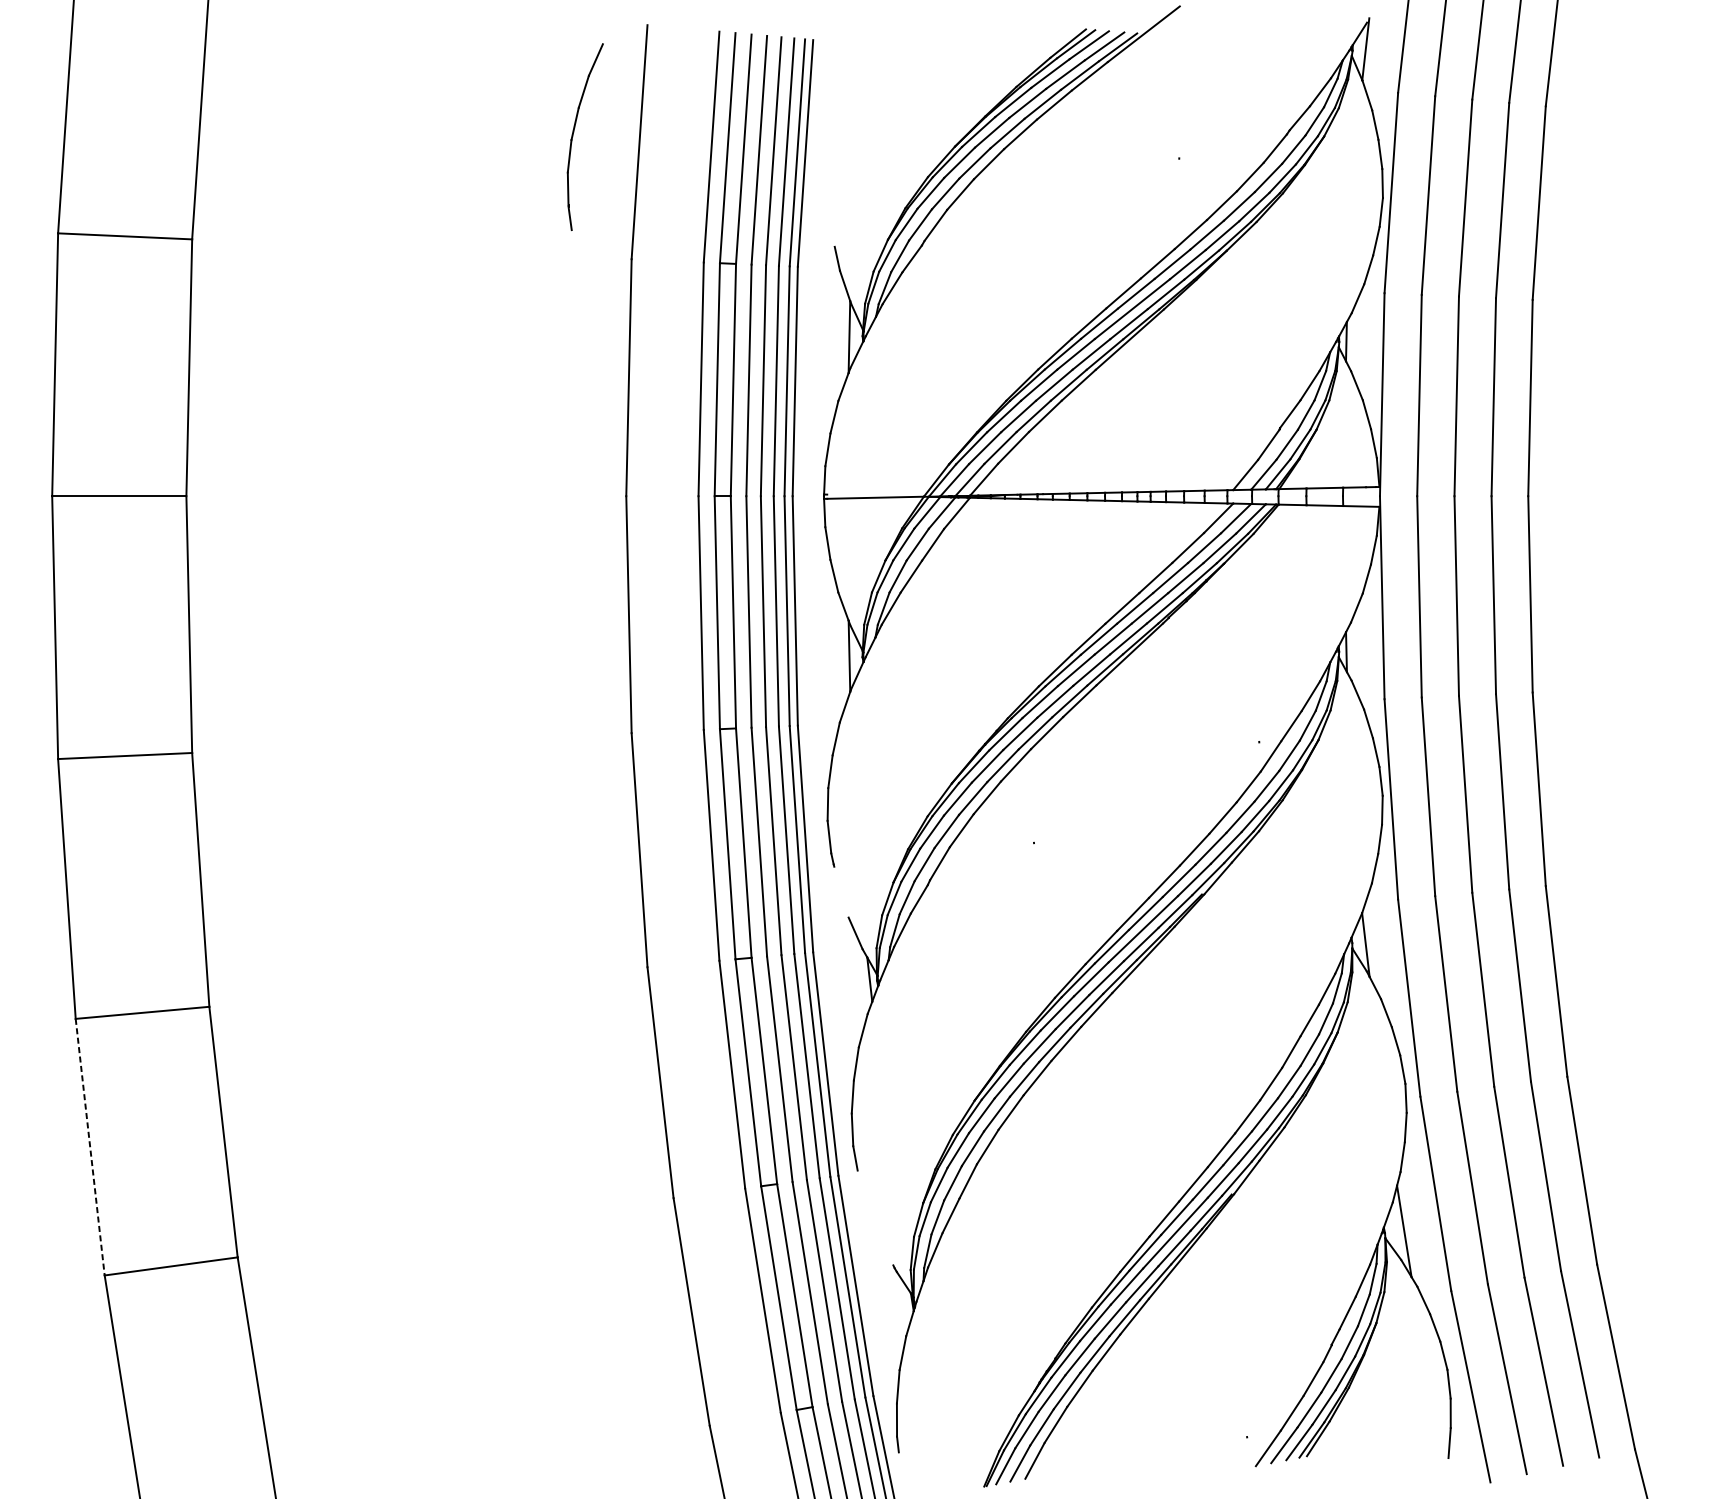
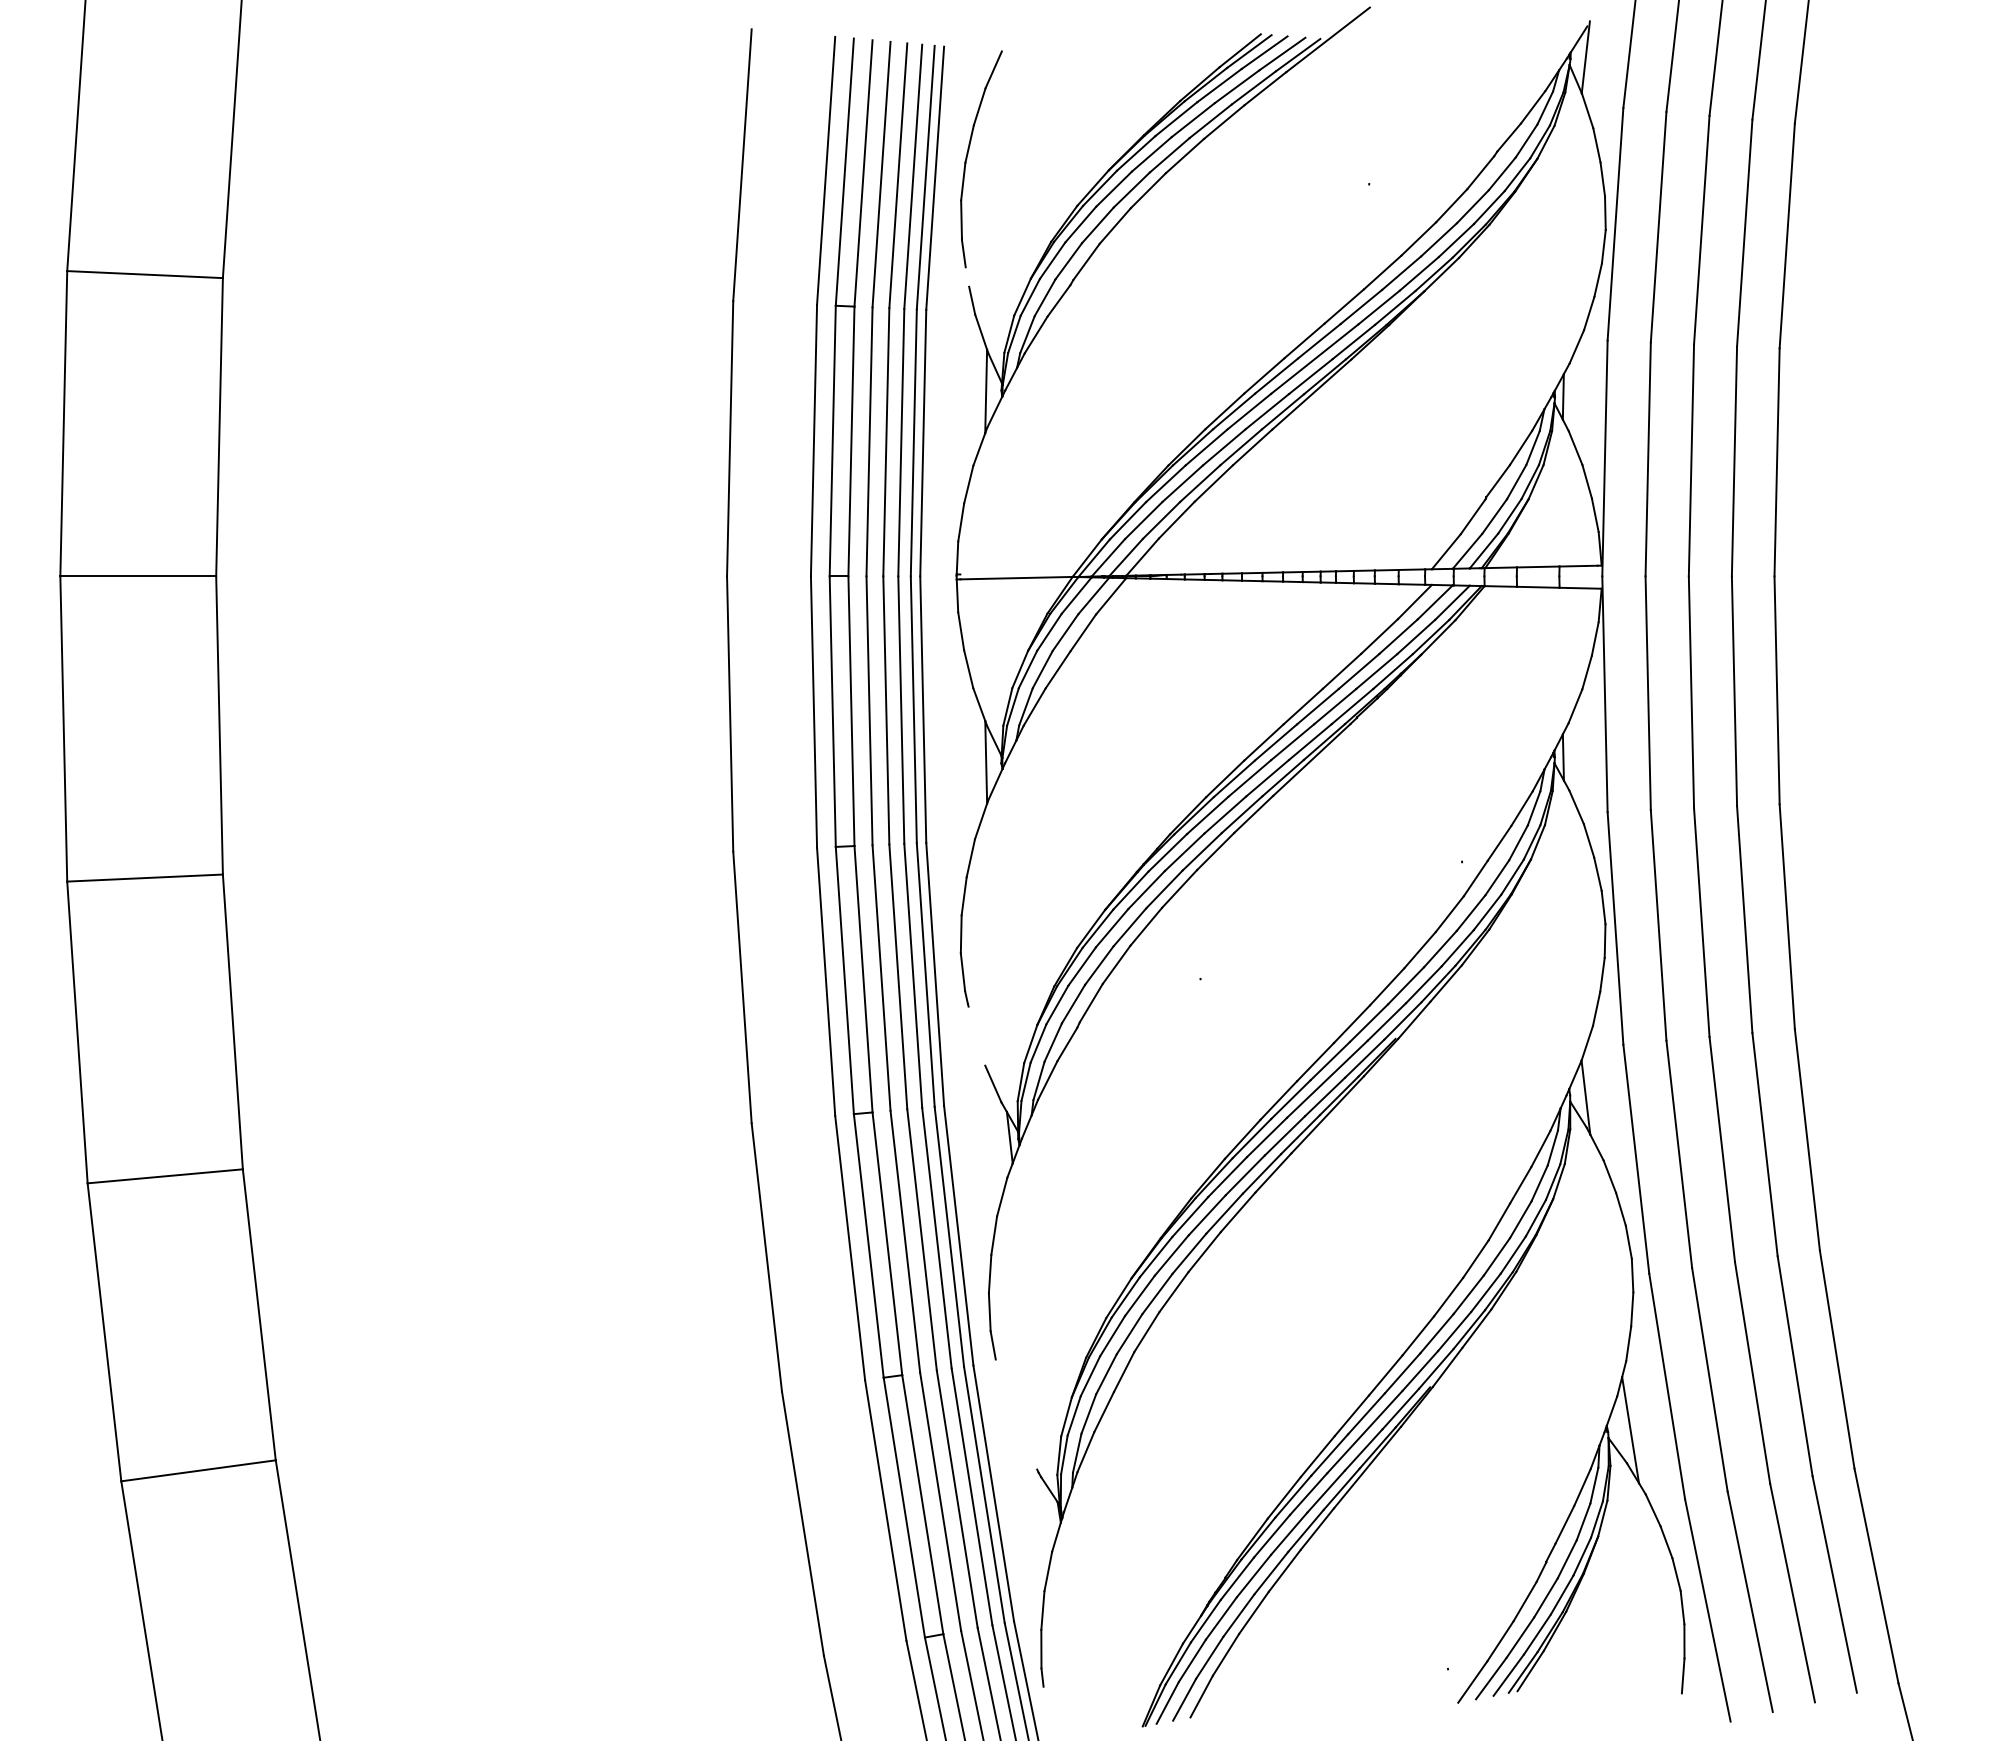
part: (574, 132) -> (968, 154), moved
line: (90, 1147) -> (104, 1332), dashed -> solid

